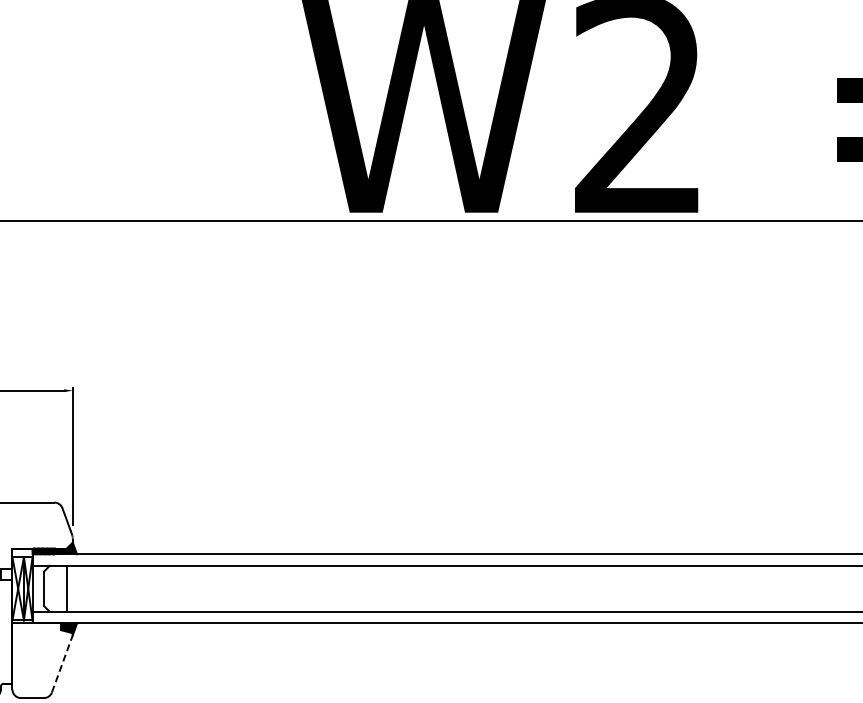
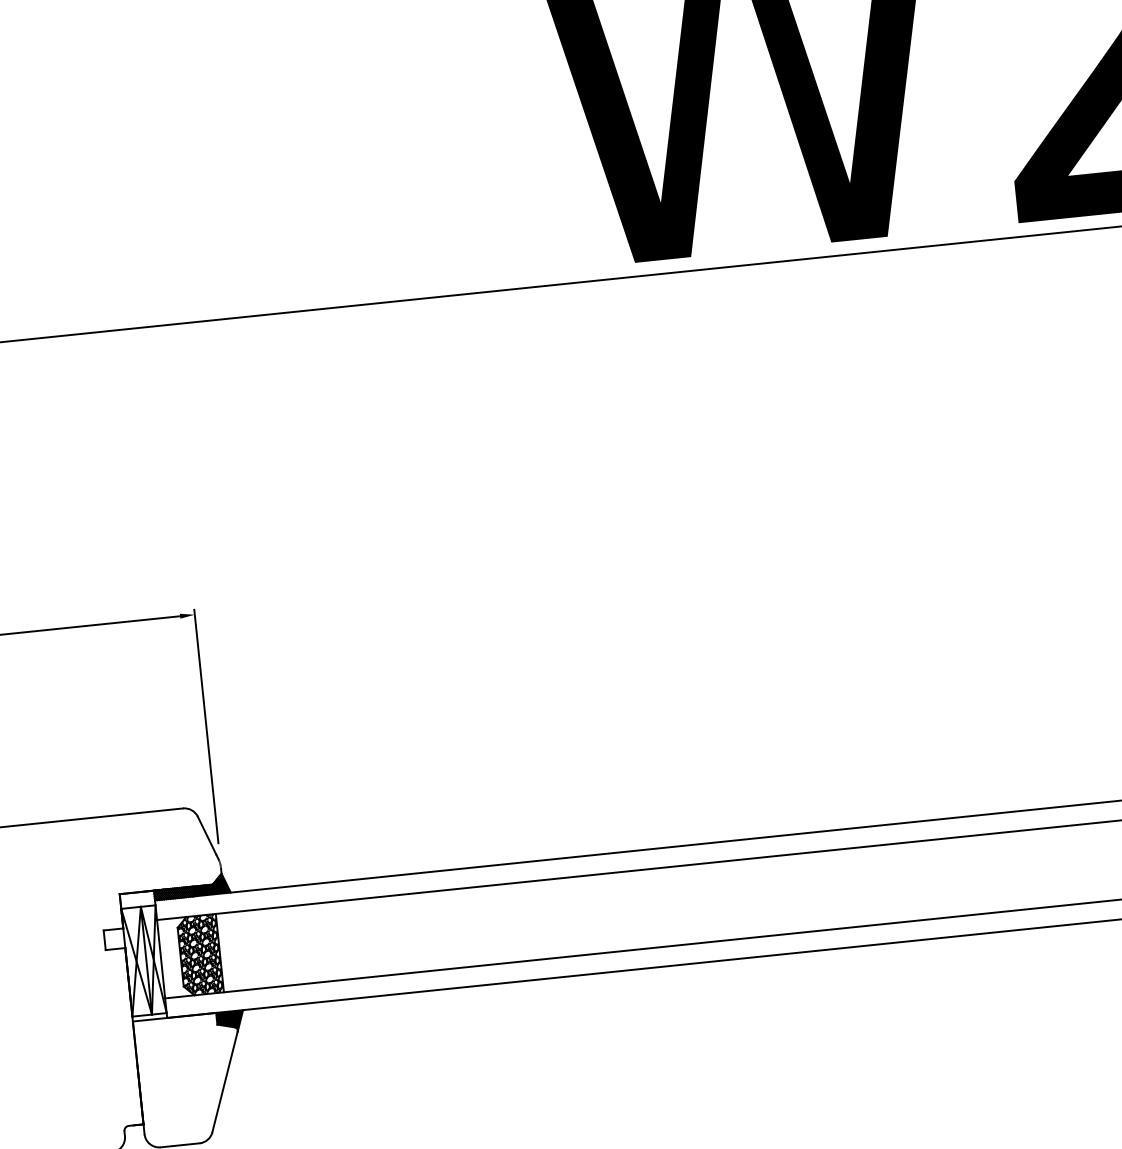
hatch: (55, 588) -> (200, 954), added
line: (62, 663) -> (225, 1081), dashed -> solid

